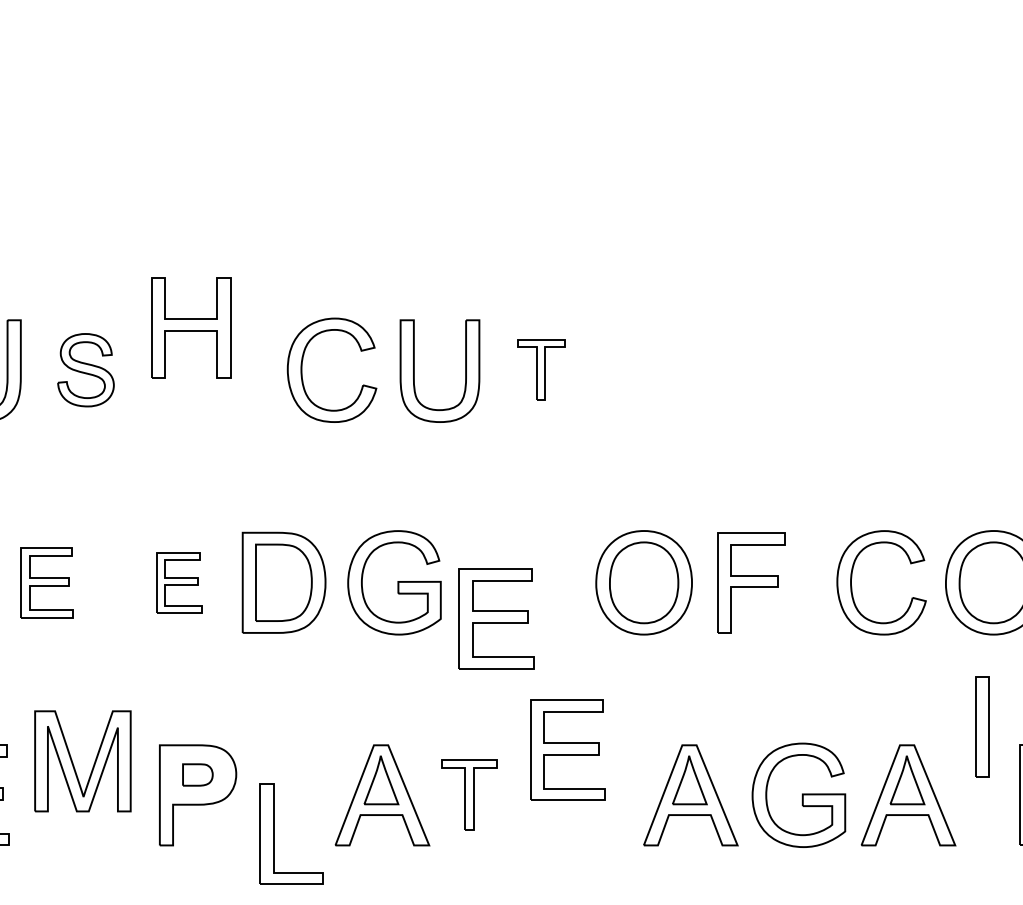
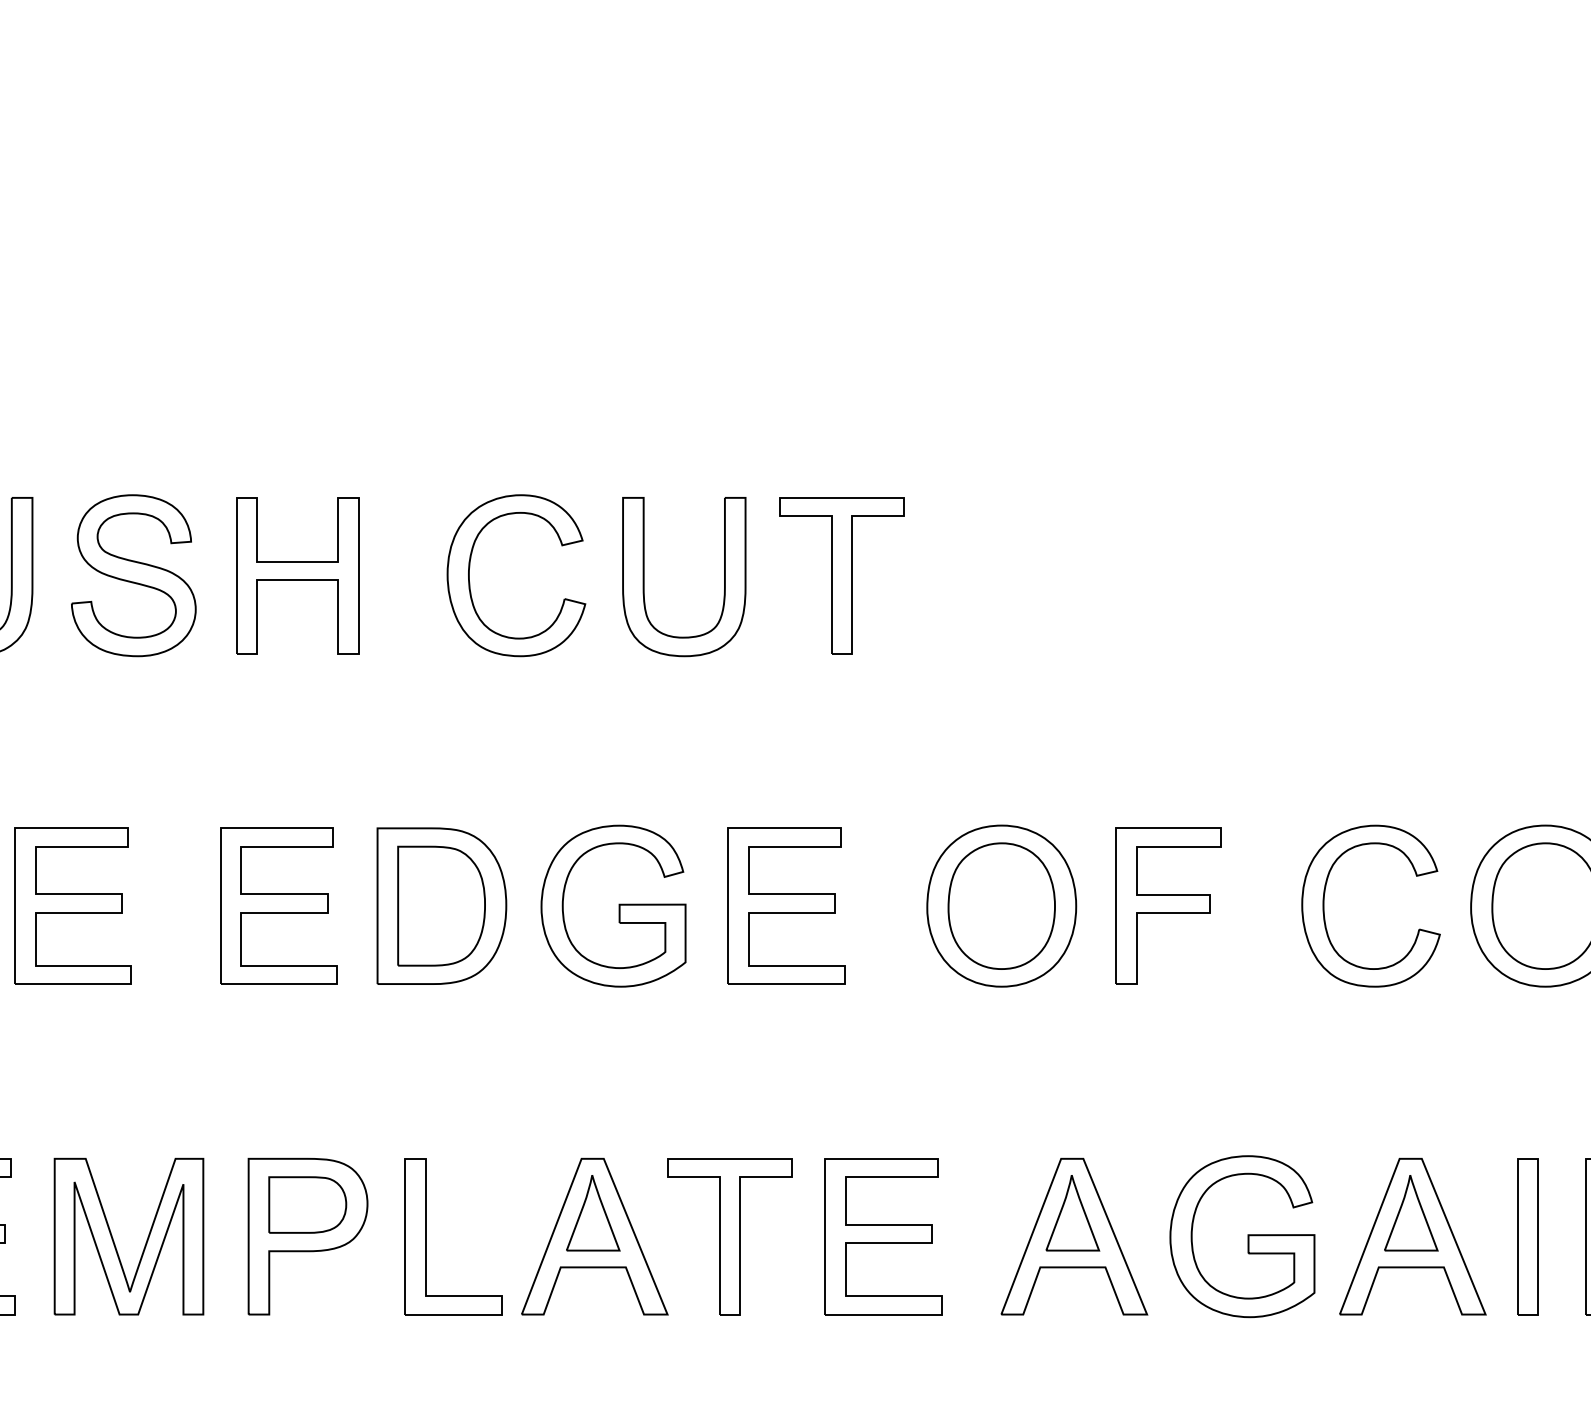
part: (191, 327) -> (297, 574), moved
part: (85, 369) -> (133, 574), size x1.43
part: (541, 369) -> (842, 574), size x1.67
part: (47, 582) -> (73, 905), size x1.43
part: (179, 582) -> (279, 905), size x1.67
part: (496, 618) -> (786, 905), moved
part: (982, 726) -> (1527, 1235), moved
part: (567, 749) -> (882, 1235), moved
part: (74, 765) -> (115, 1243), moved
part: (197, 774) -> (307, 1204), size x1.67
part: (469, 794) -> (730, 1235), size x1.43
part: (274, 833) -> (426, 1235), moved

